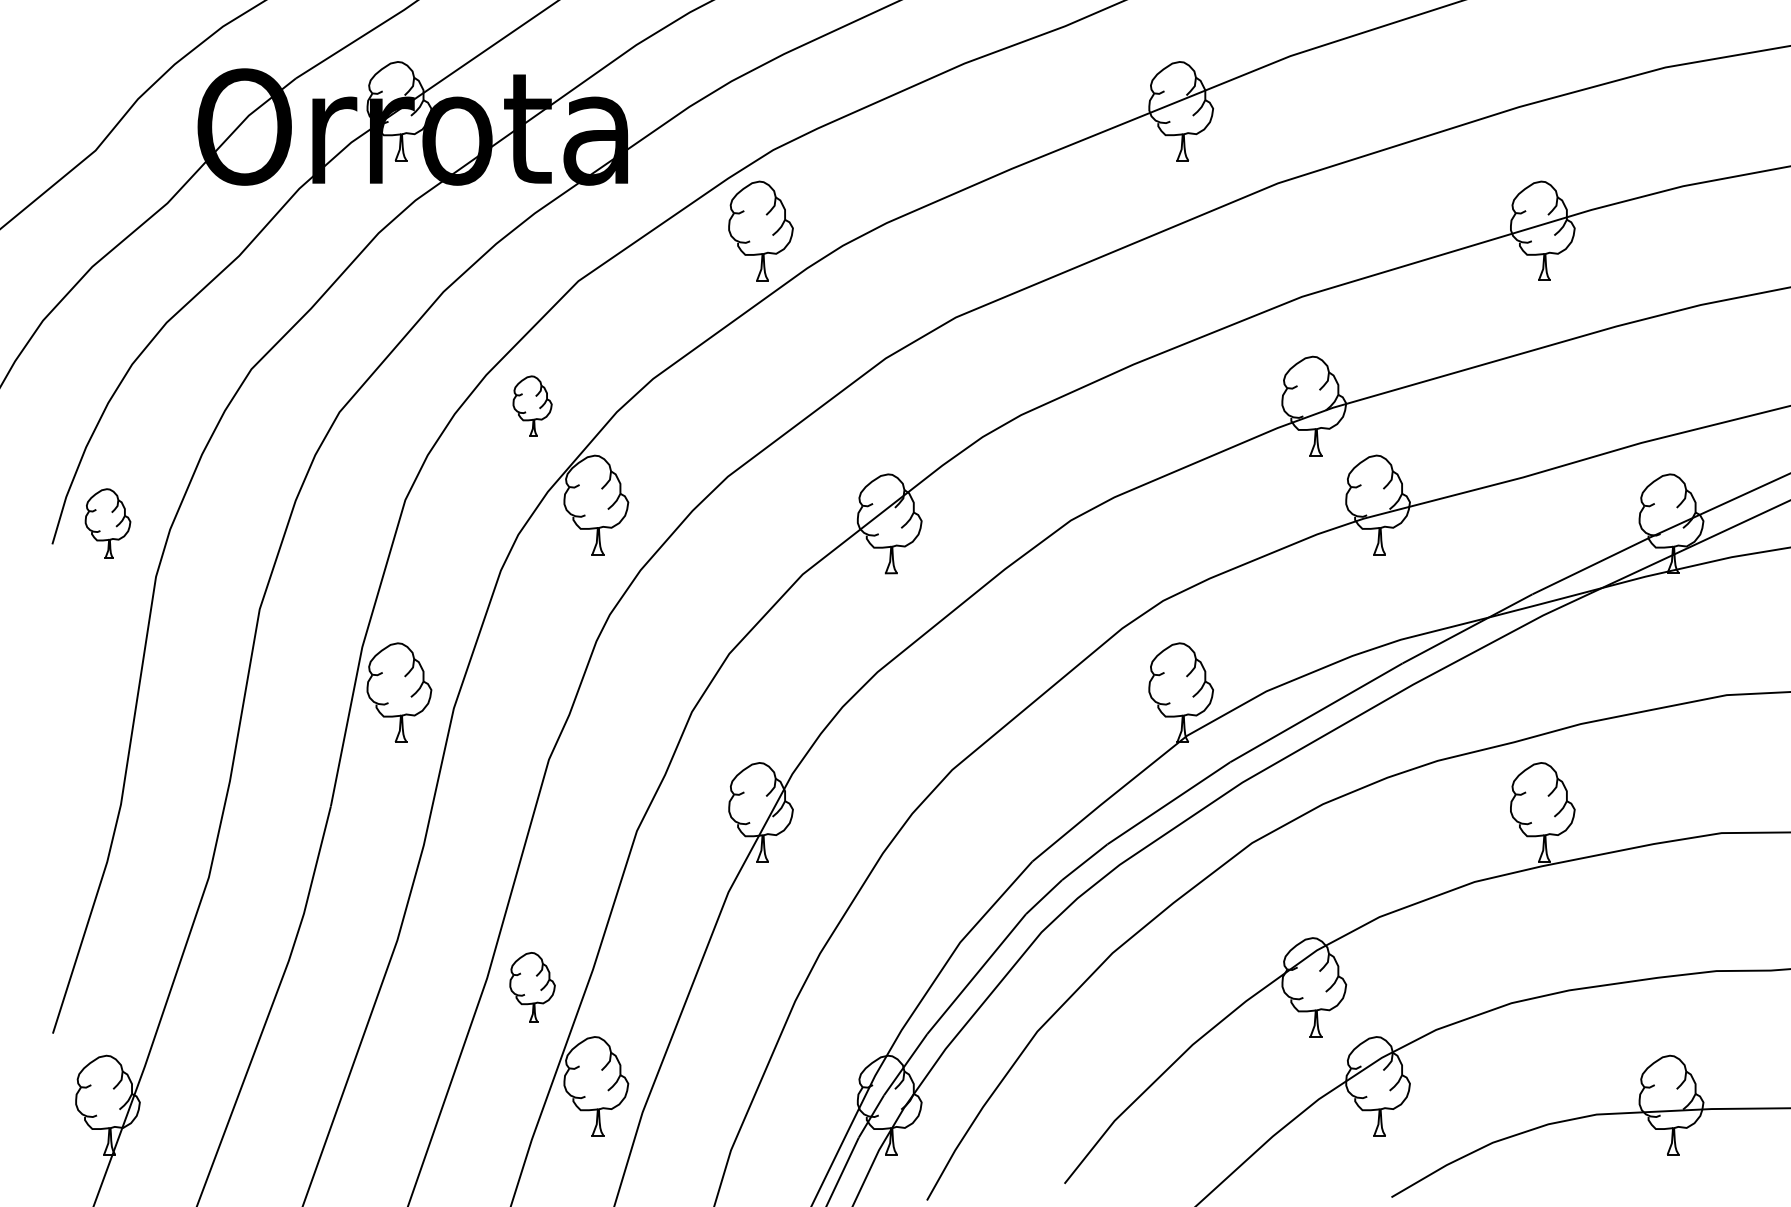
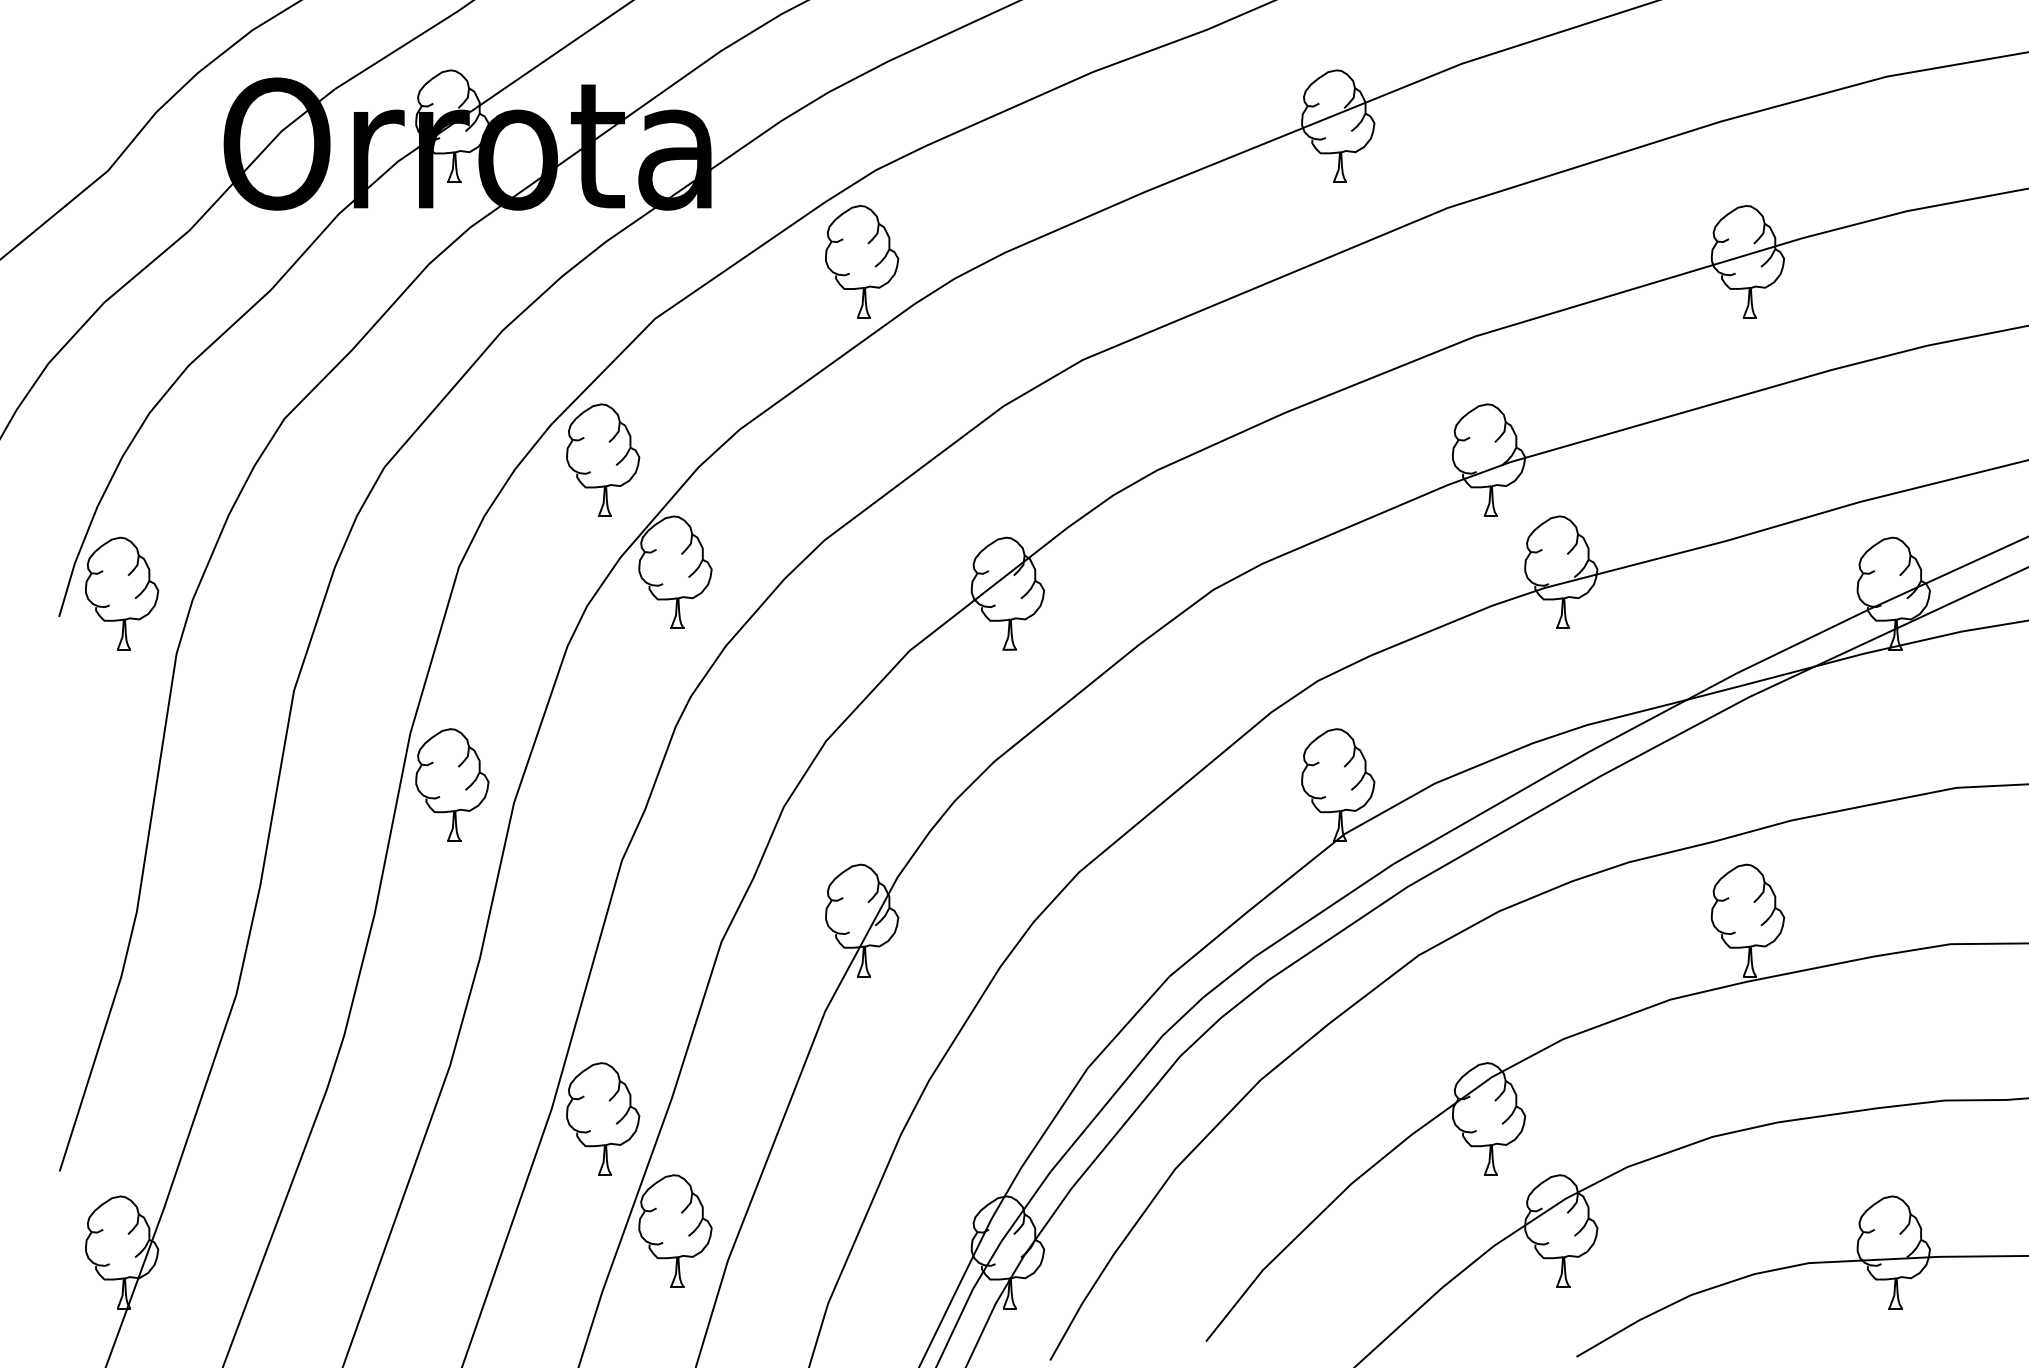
part: (532, 405) -> (603, 459), size x1.67
part: (108, 523) -> (122, 593), size x1.43
part: (532, 986) -> (603, 1118), size x1.43

